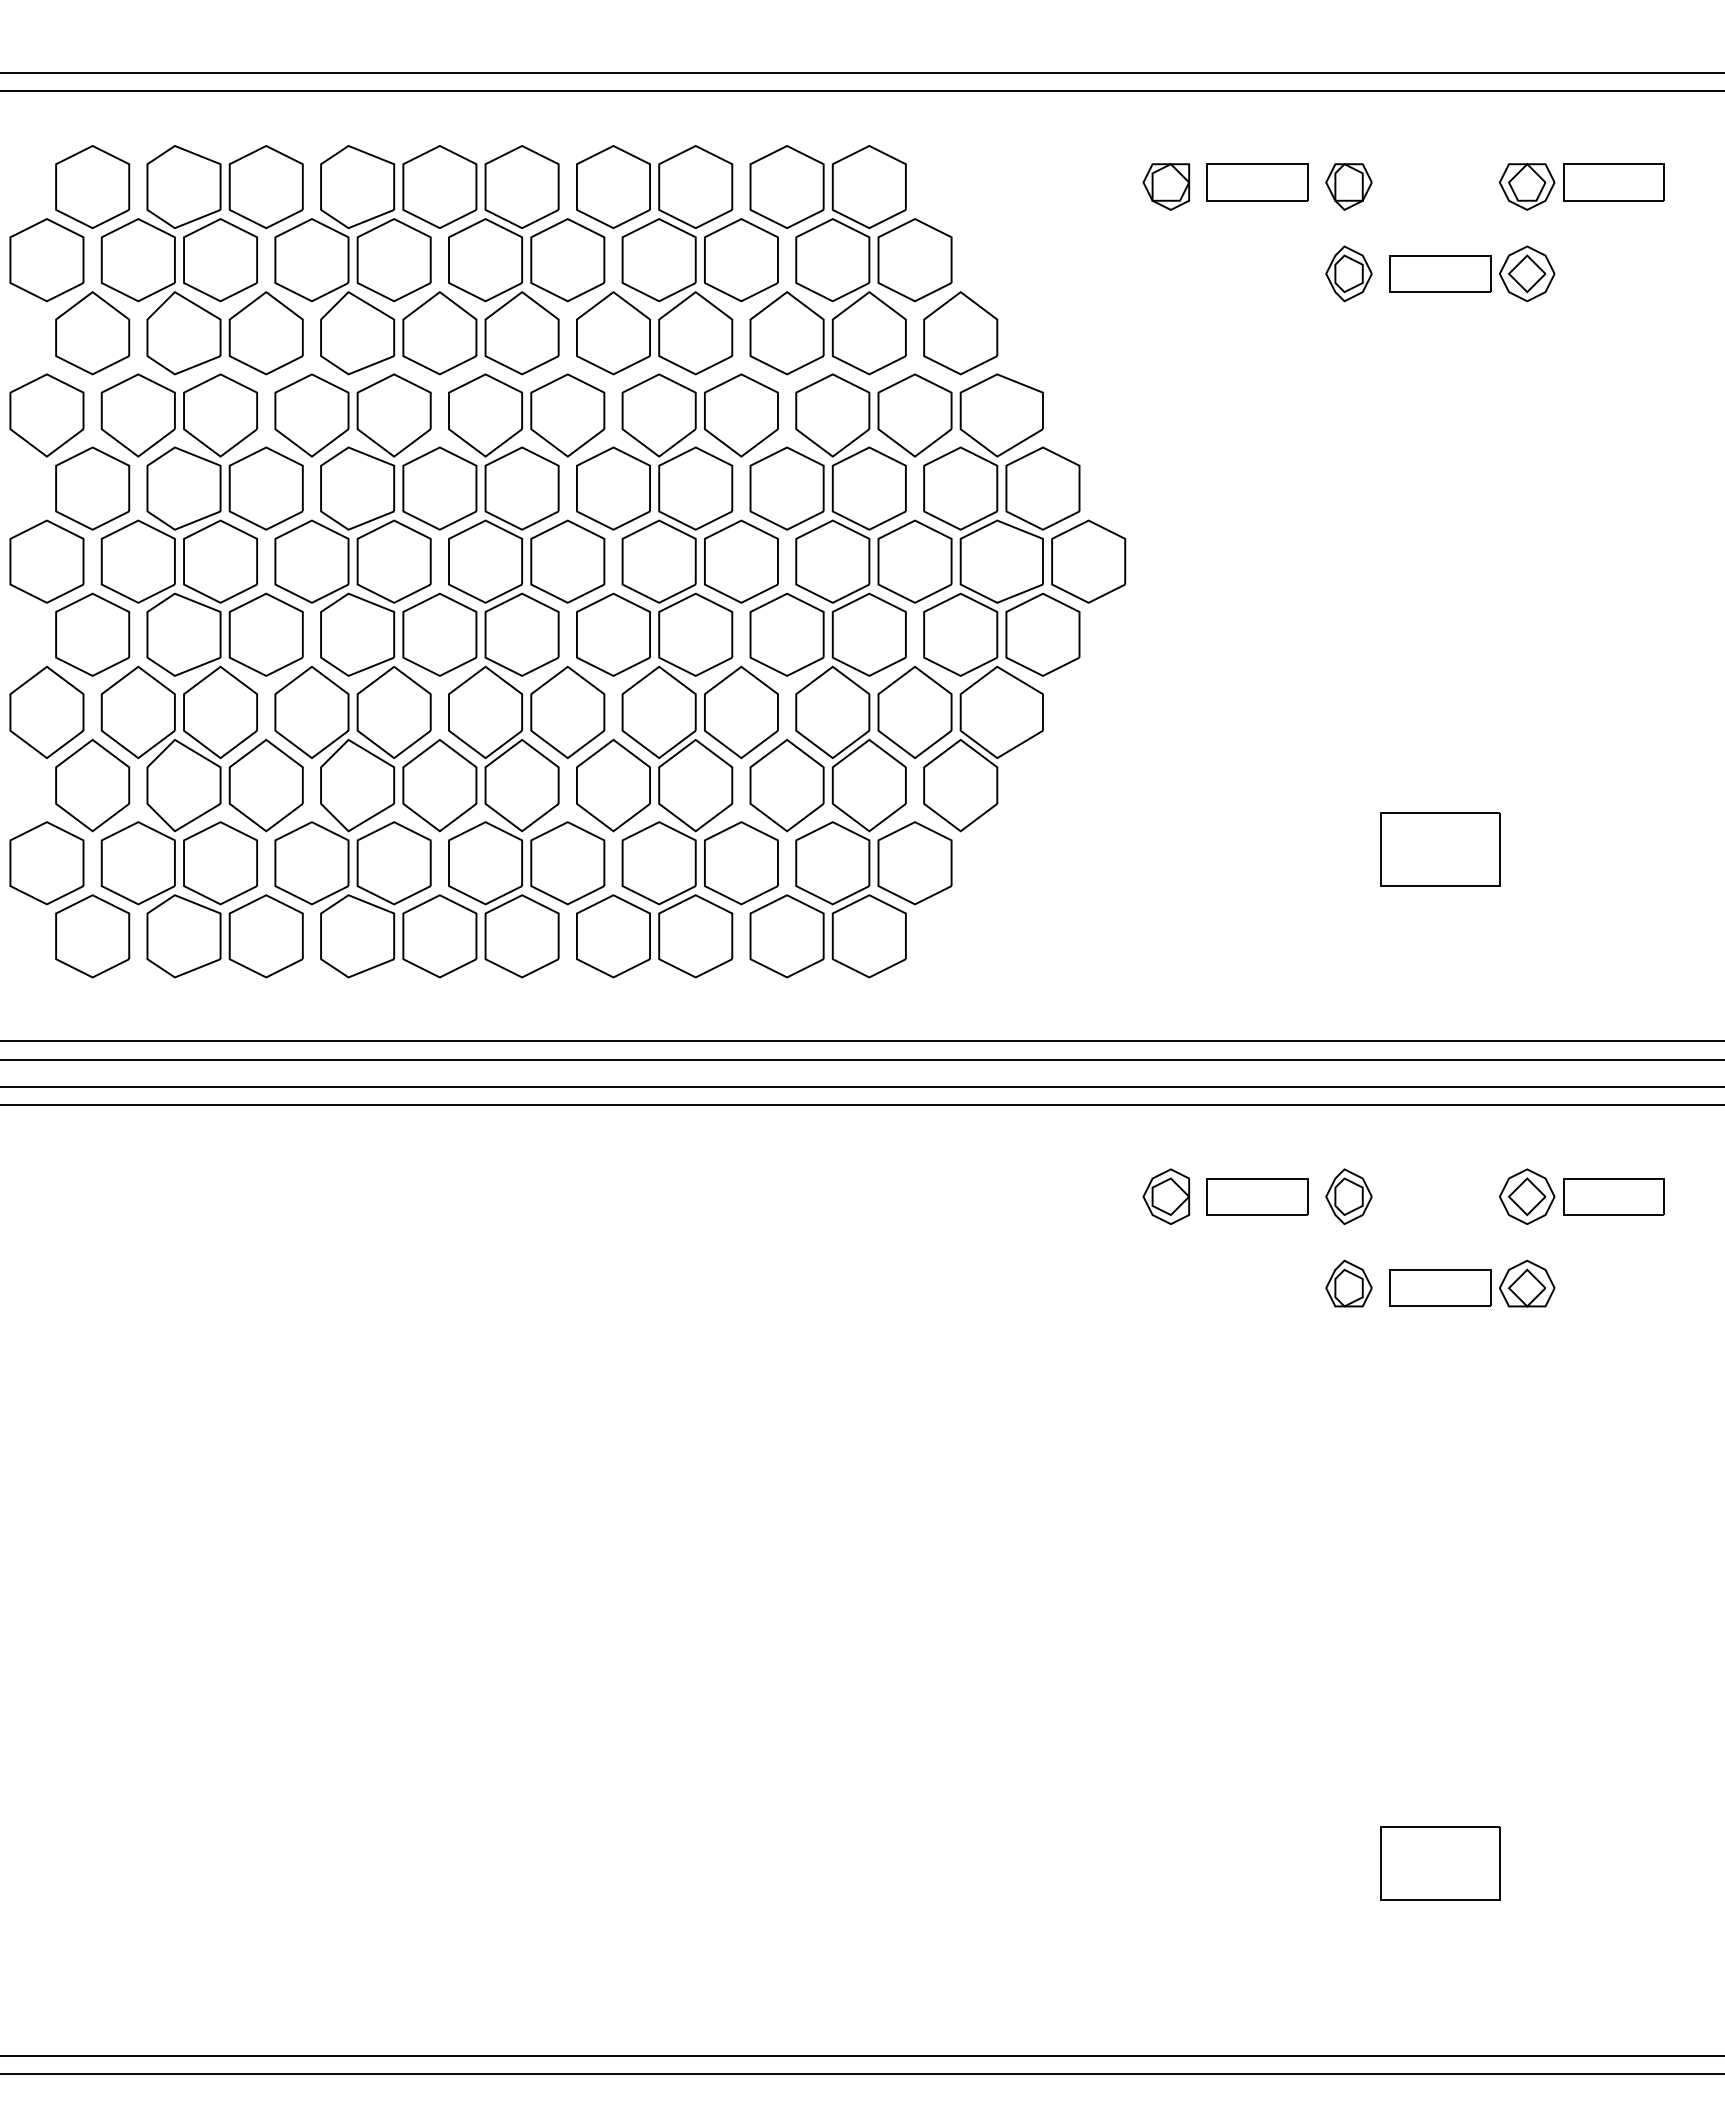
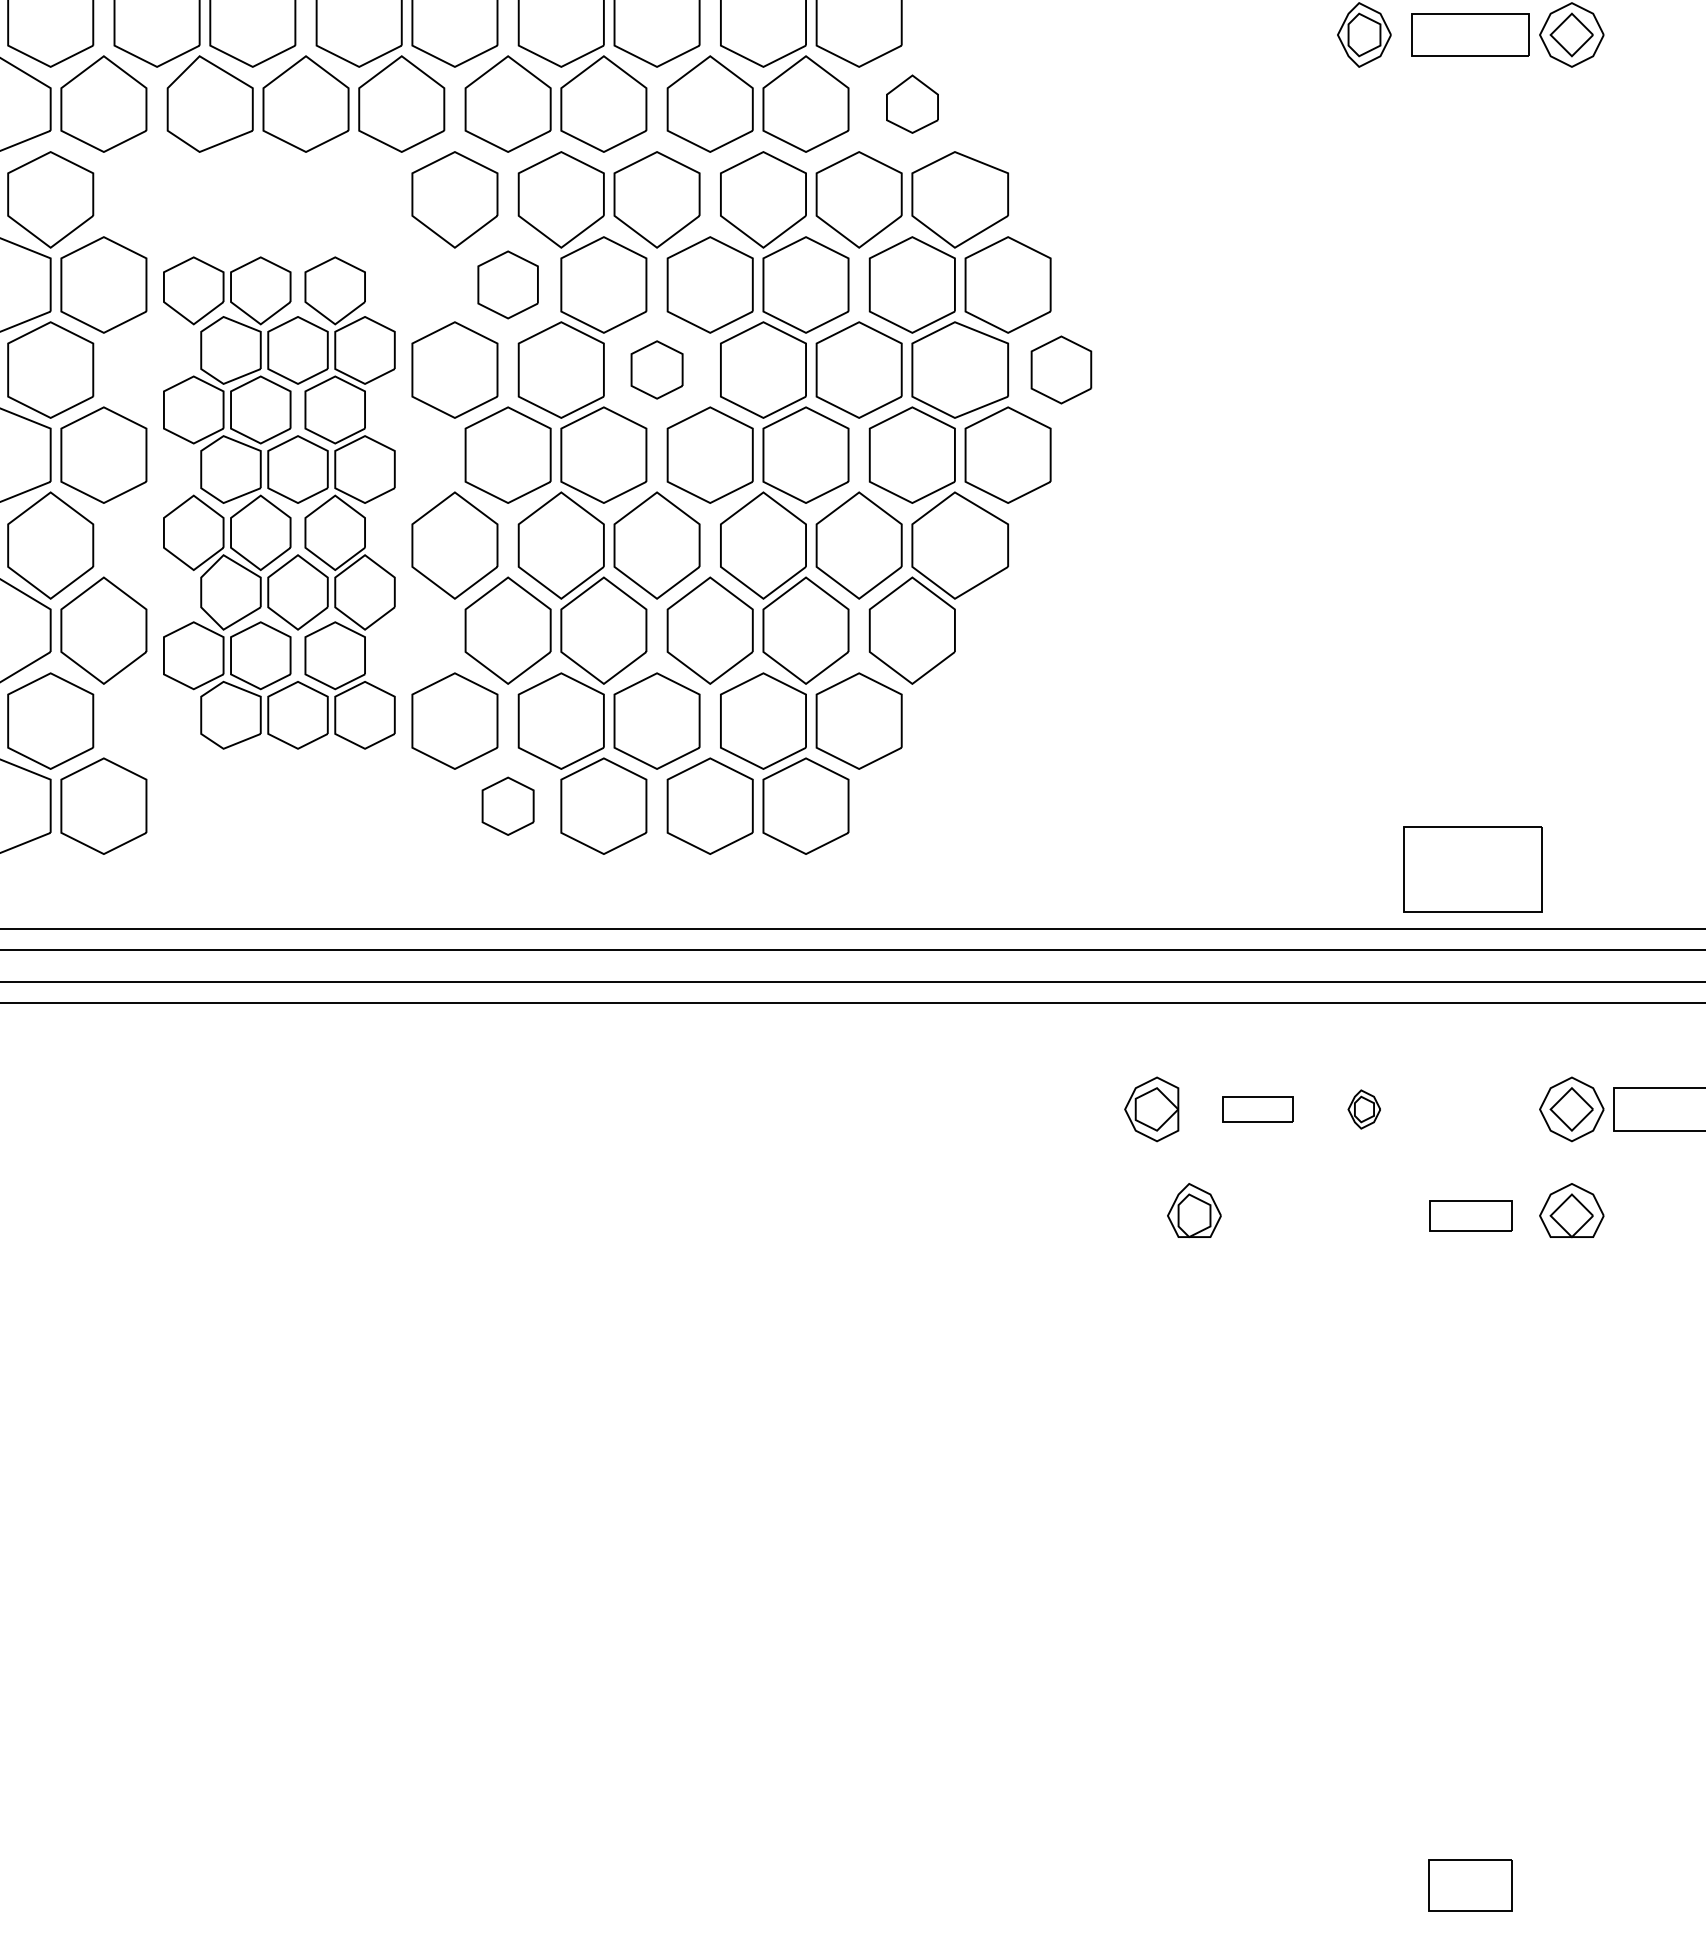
part: (960, 333) -> (912, 104), size x0.6
part: (613, 488) -> (508, 284), size x0.7
part: (741, 561) -> (657, 369), size x0.6
part: (1088, 561) -> (1061, 369), size x0.7
part: (416, 675) -> (278, 502), size x0.7
part: (1440, 849) -> (1473, 869), moved
part: (613, 936) -> (508, 806), size x0.6
part: (1257, 1196) -> (1257, 1109), size x0.6
part: (1348, 1196) -> (1363, 1109), size x0.6
part: (1348, 1283) -> (1193, 1210), moved
part: (1440, 1287) -> (1470, 1215), size x0.7
part: (1440, 1863) -> (1470, 1885), size x0.6

